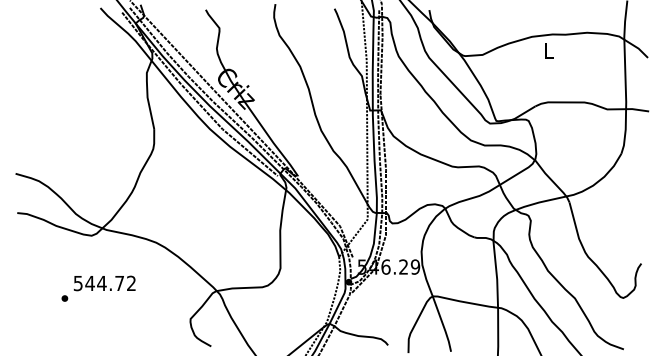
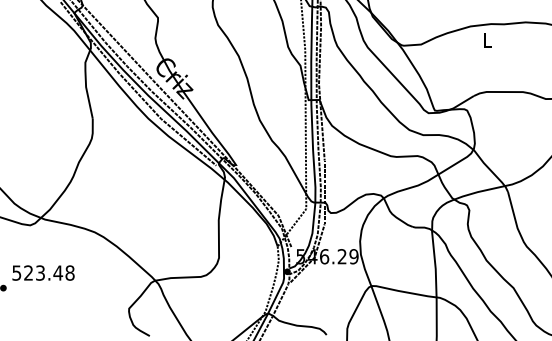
text: (110, 283) -> (49, 273), 544.72 -> 523.48

